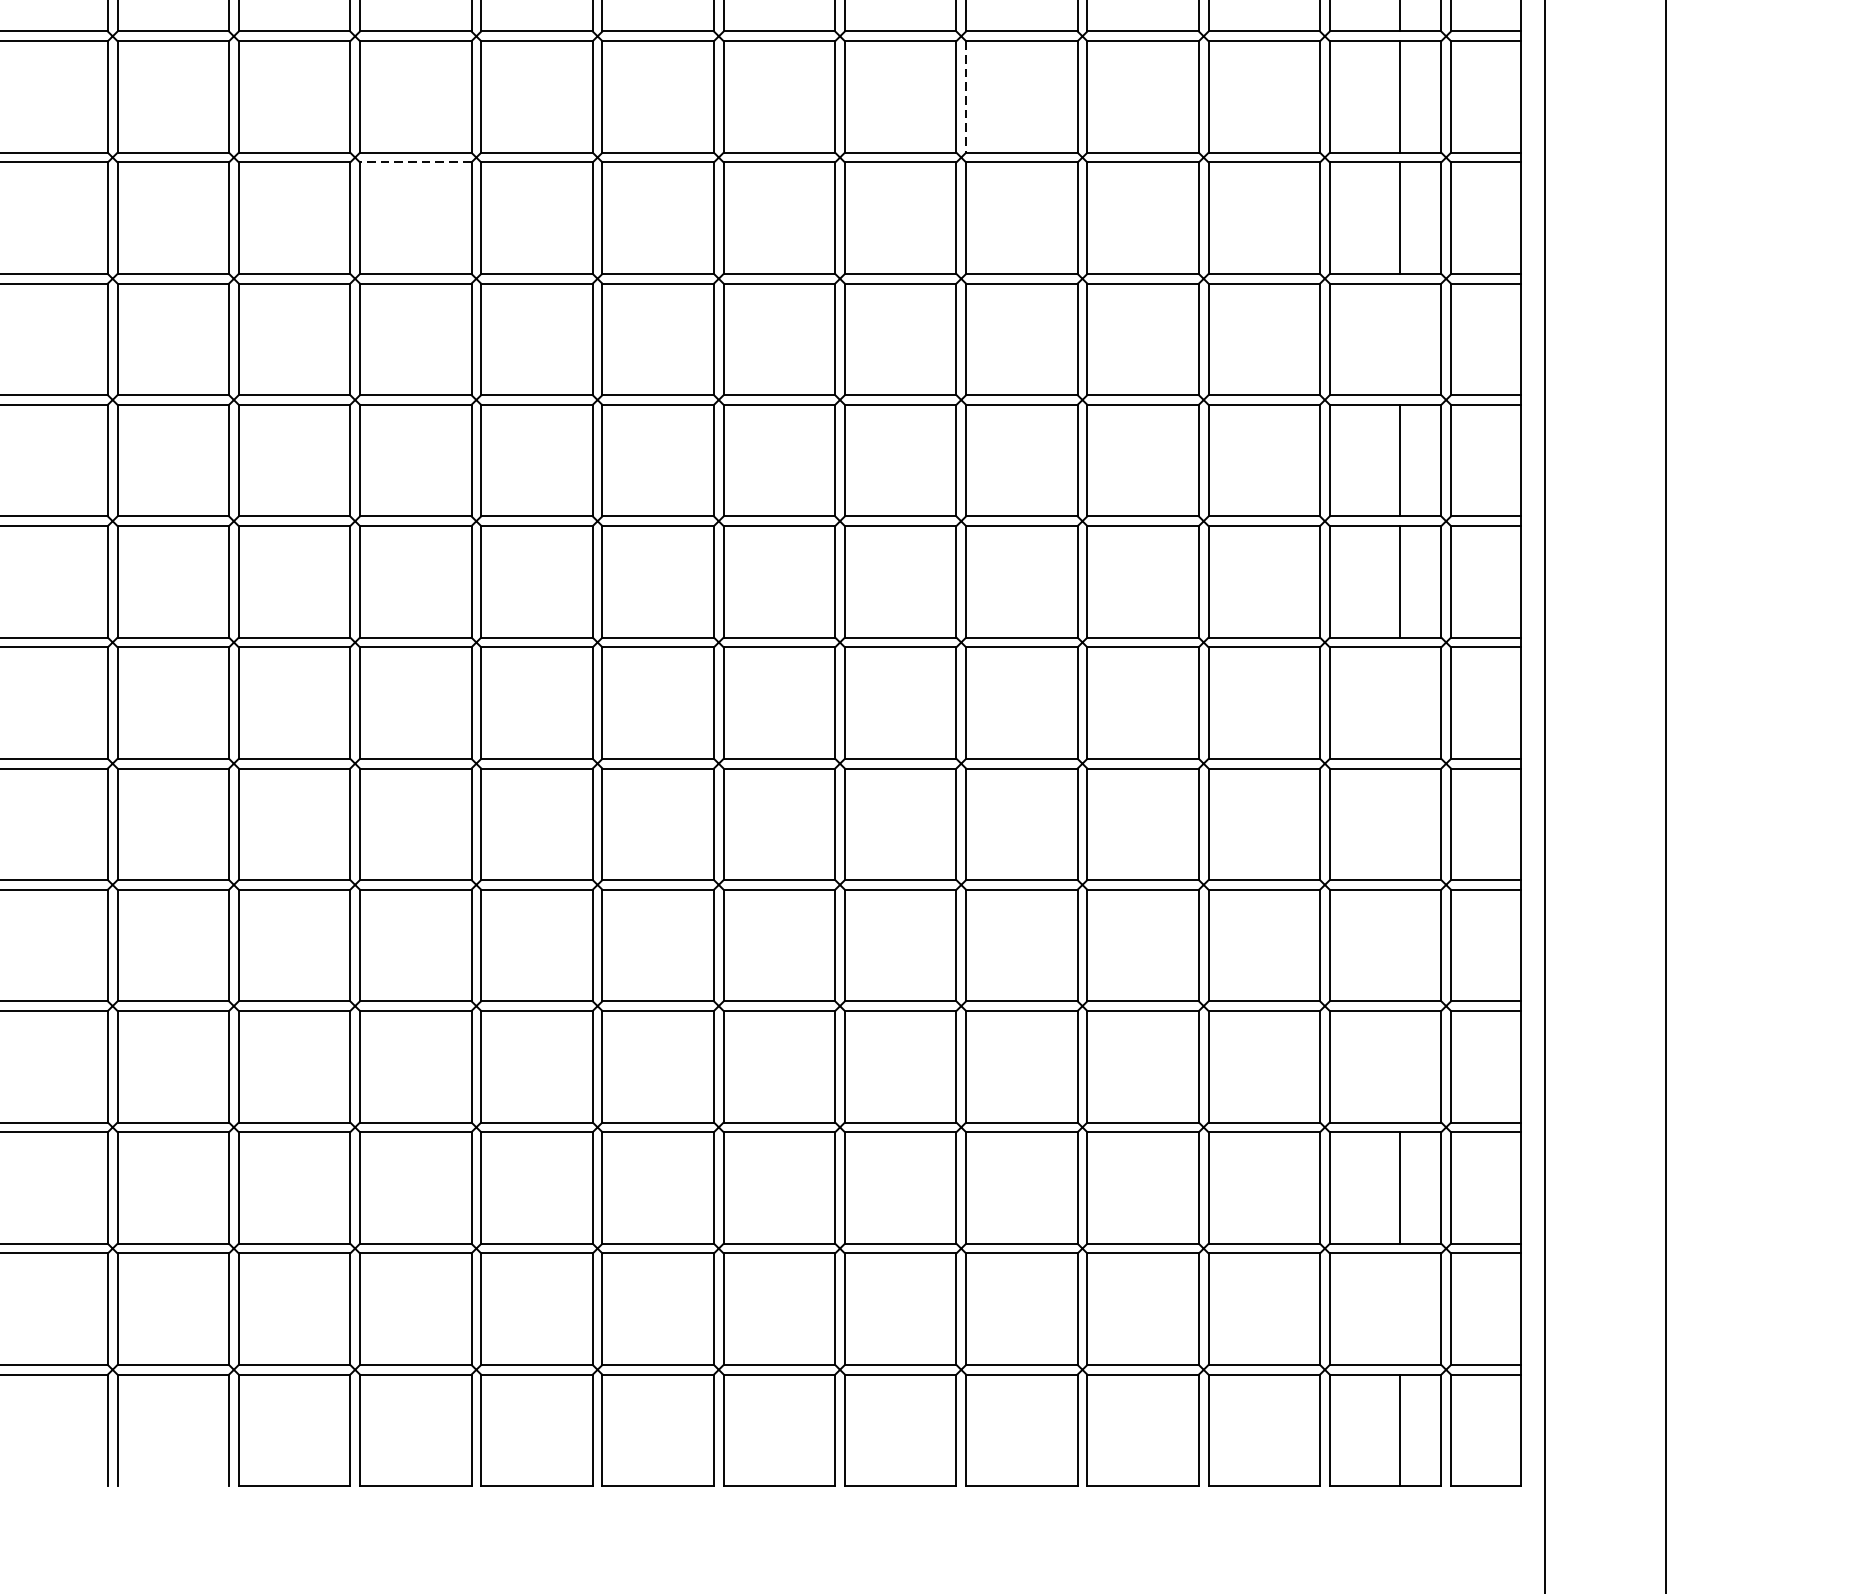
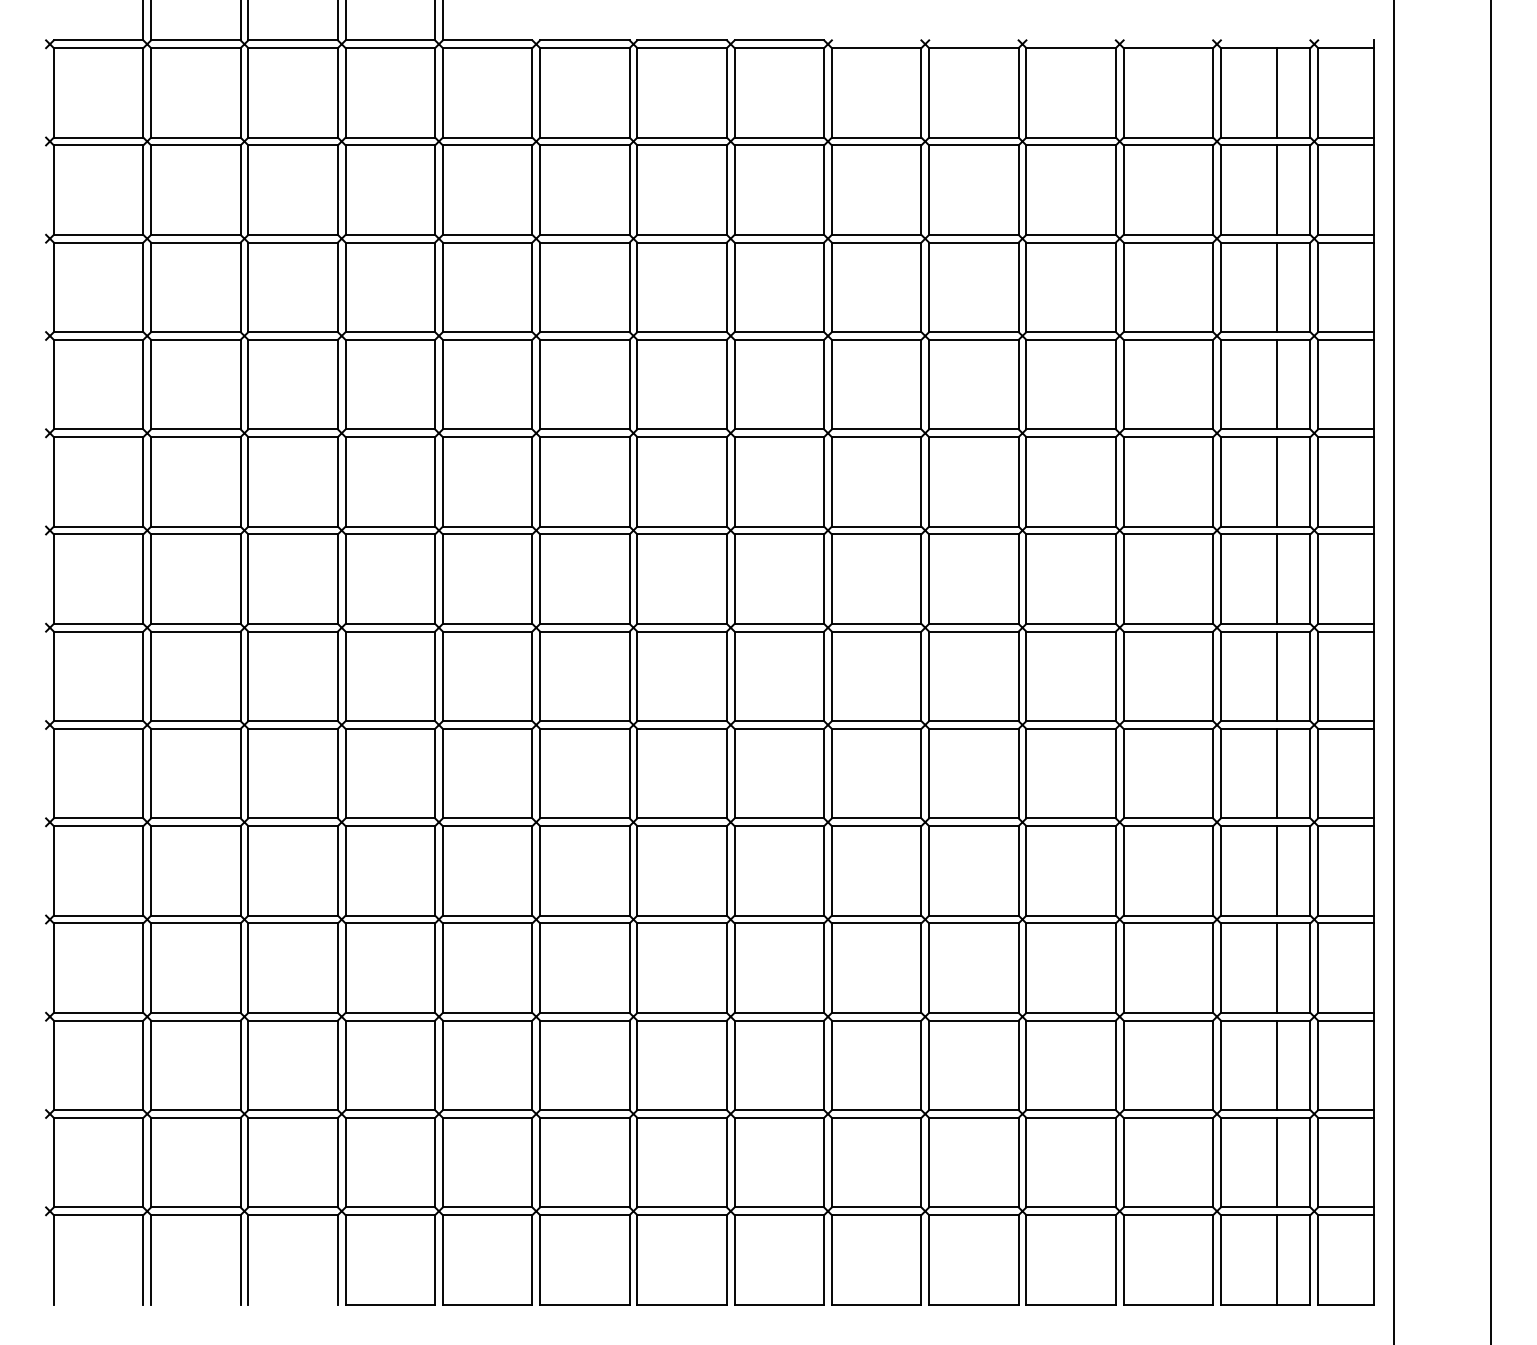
line: (966, 97) -> (929, 190), dashed -> solid
line: (415, 162) -> (487, 242), dashed -> solid
line: (1399, 339) -> (1276, 384), added
line: (1399, 703) -> (1276, 676), added
line: (1399, 824) -> (1276, 773), added
line: (1399, 945) -> (1276, 870), added
line: (1399, 1065) -> (1276, 967), added
line: (1399, 1309) -> (1276, 1162), added

